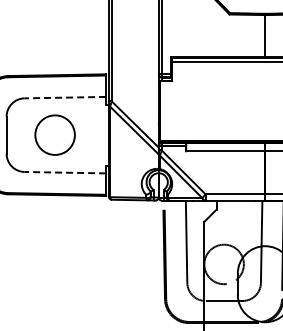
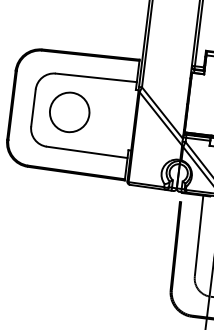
line: (65, 97) -> (96, 77), dashed -> solid
circle: (54, 134) -> (69, 111), moved
line: (65, 172) -> (87, 152), dashed -> solid

